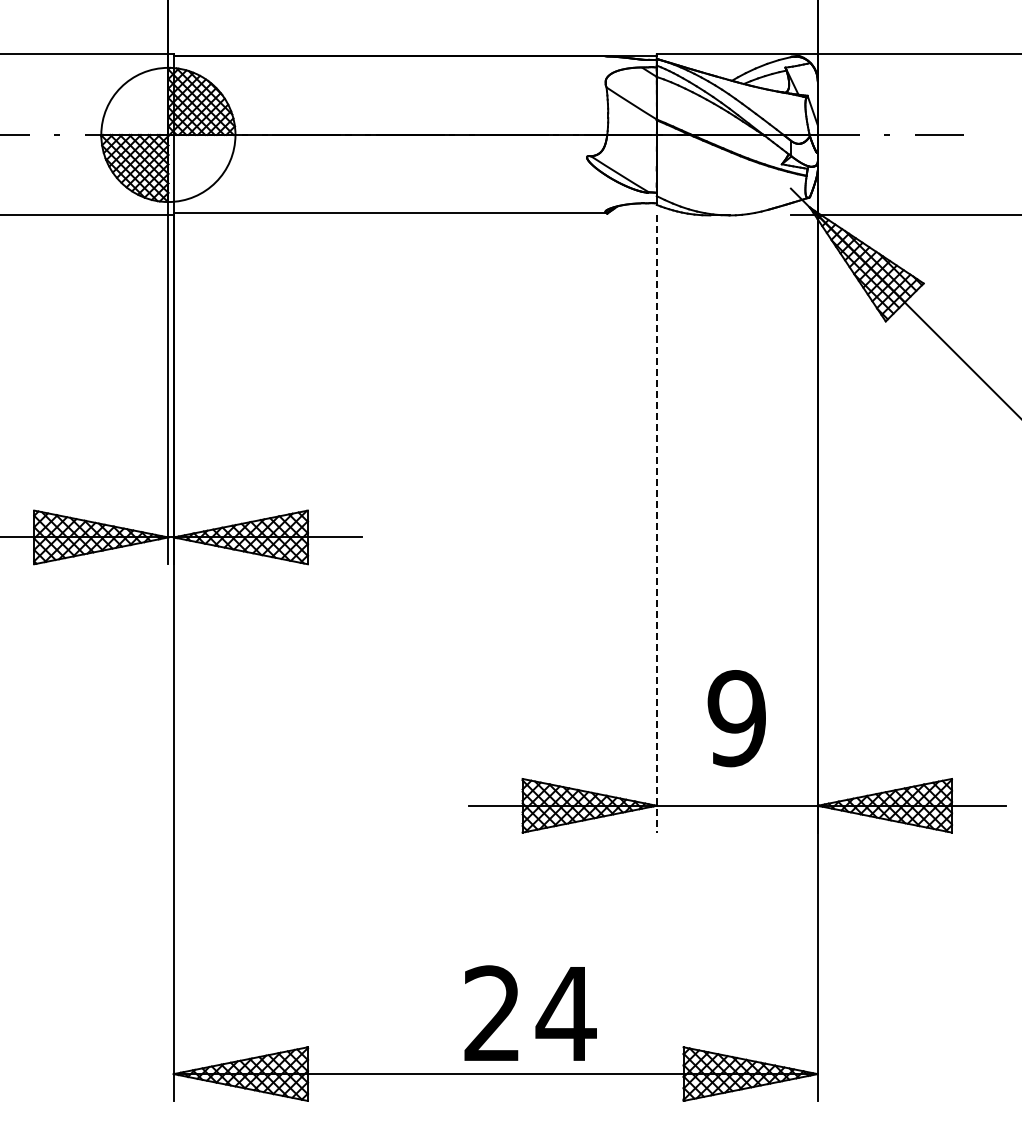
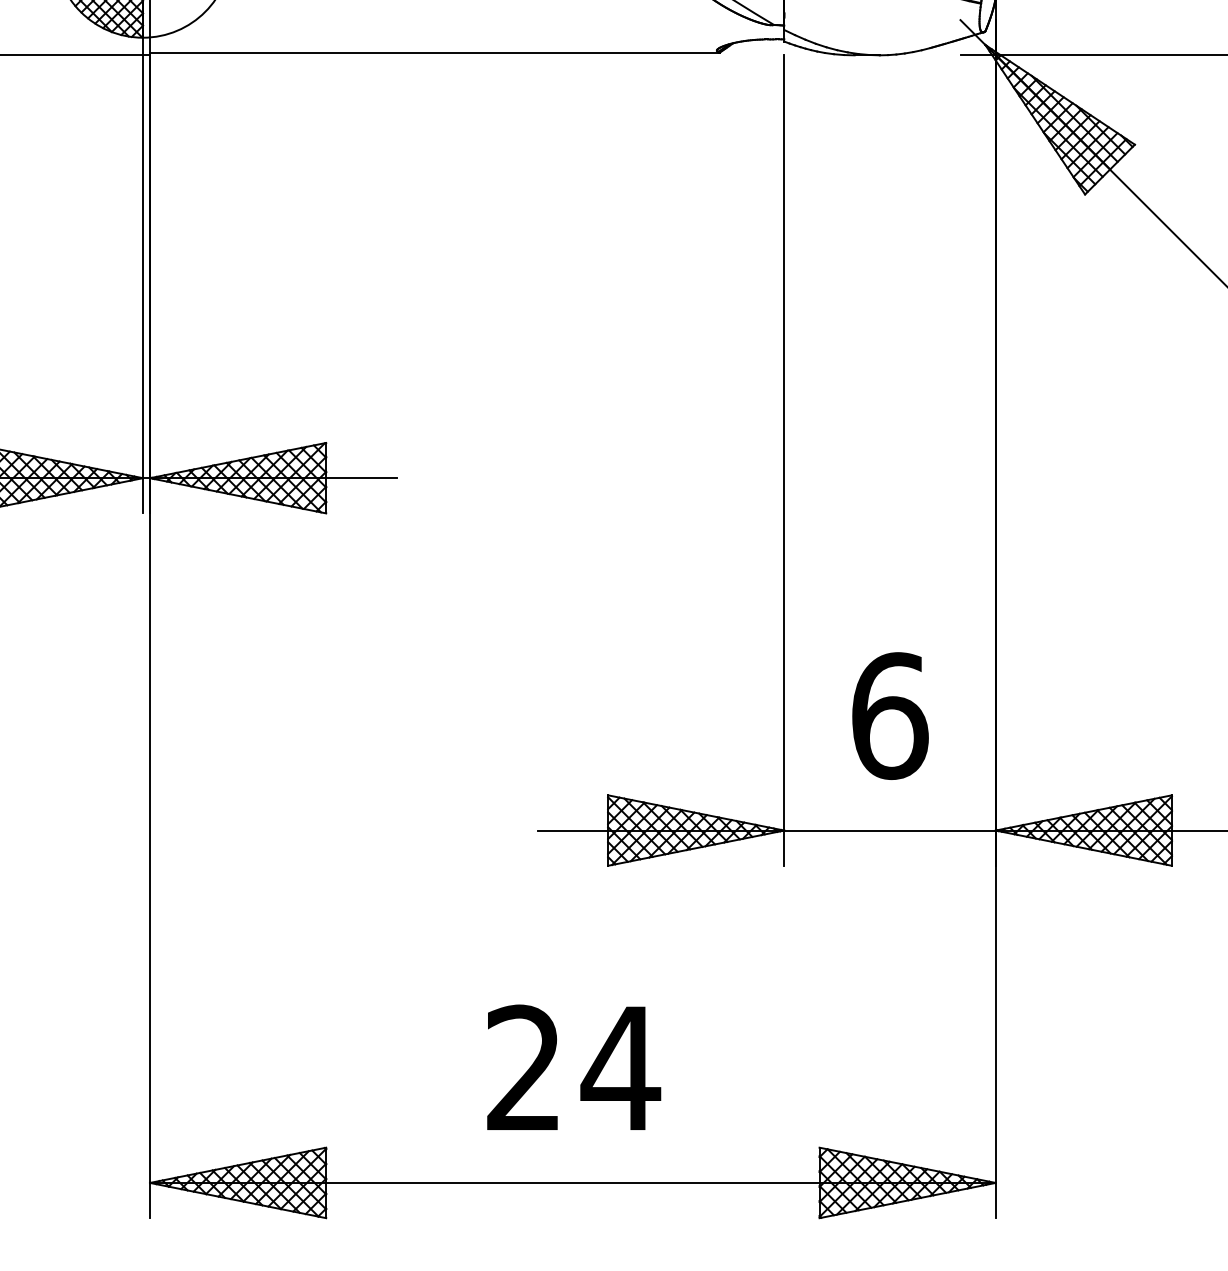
line: (656, 524) -> (783, 461), dashed -> solid
text: (736, 718) -> (889, 715), 9 -> 6
text: (530, 1012) -> (573, 1066), moved

